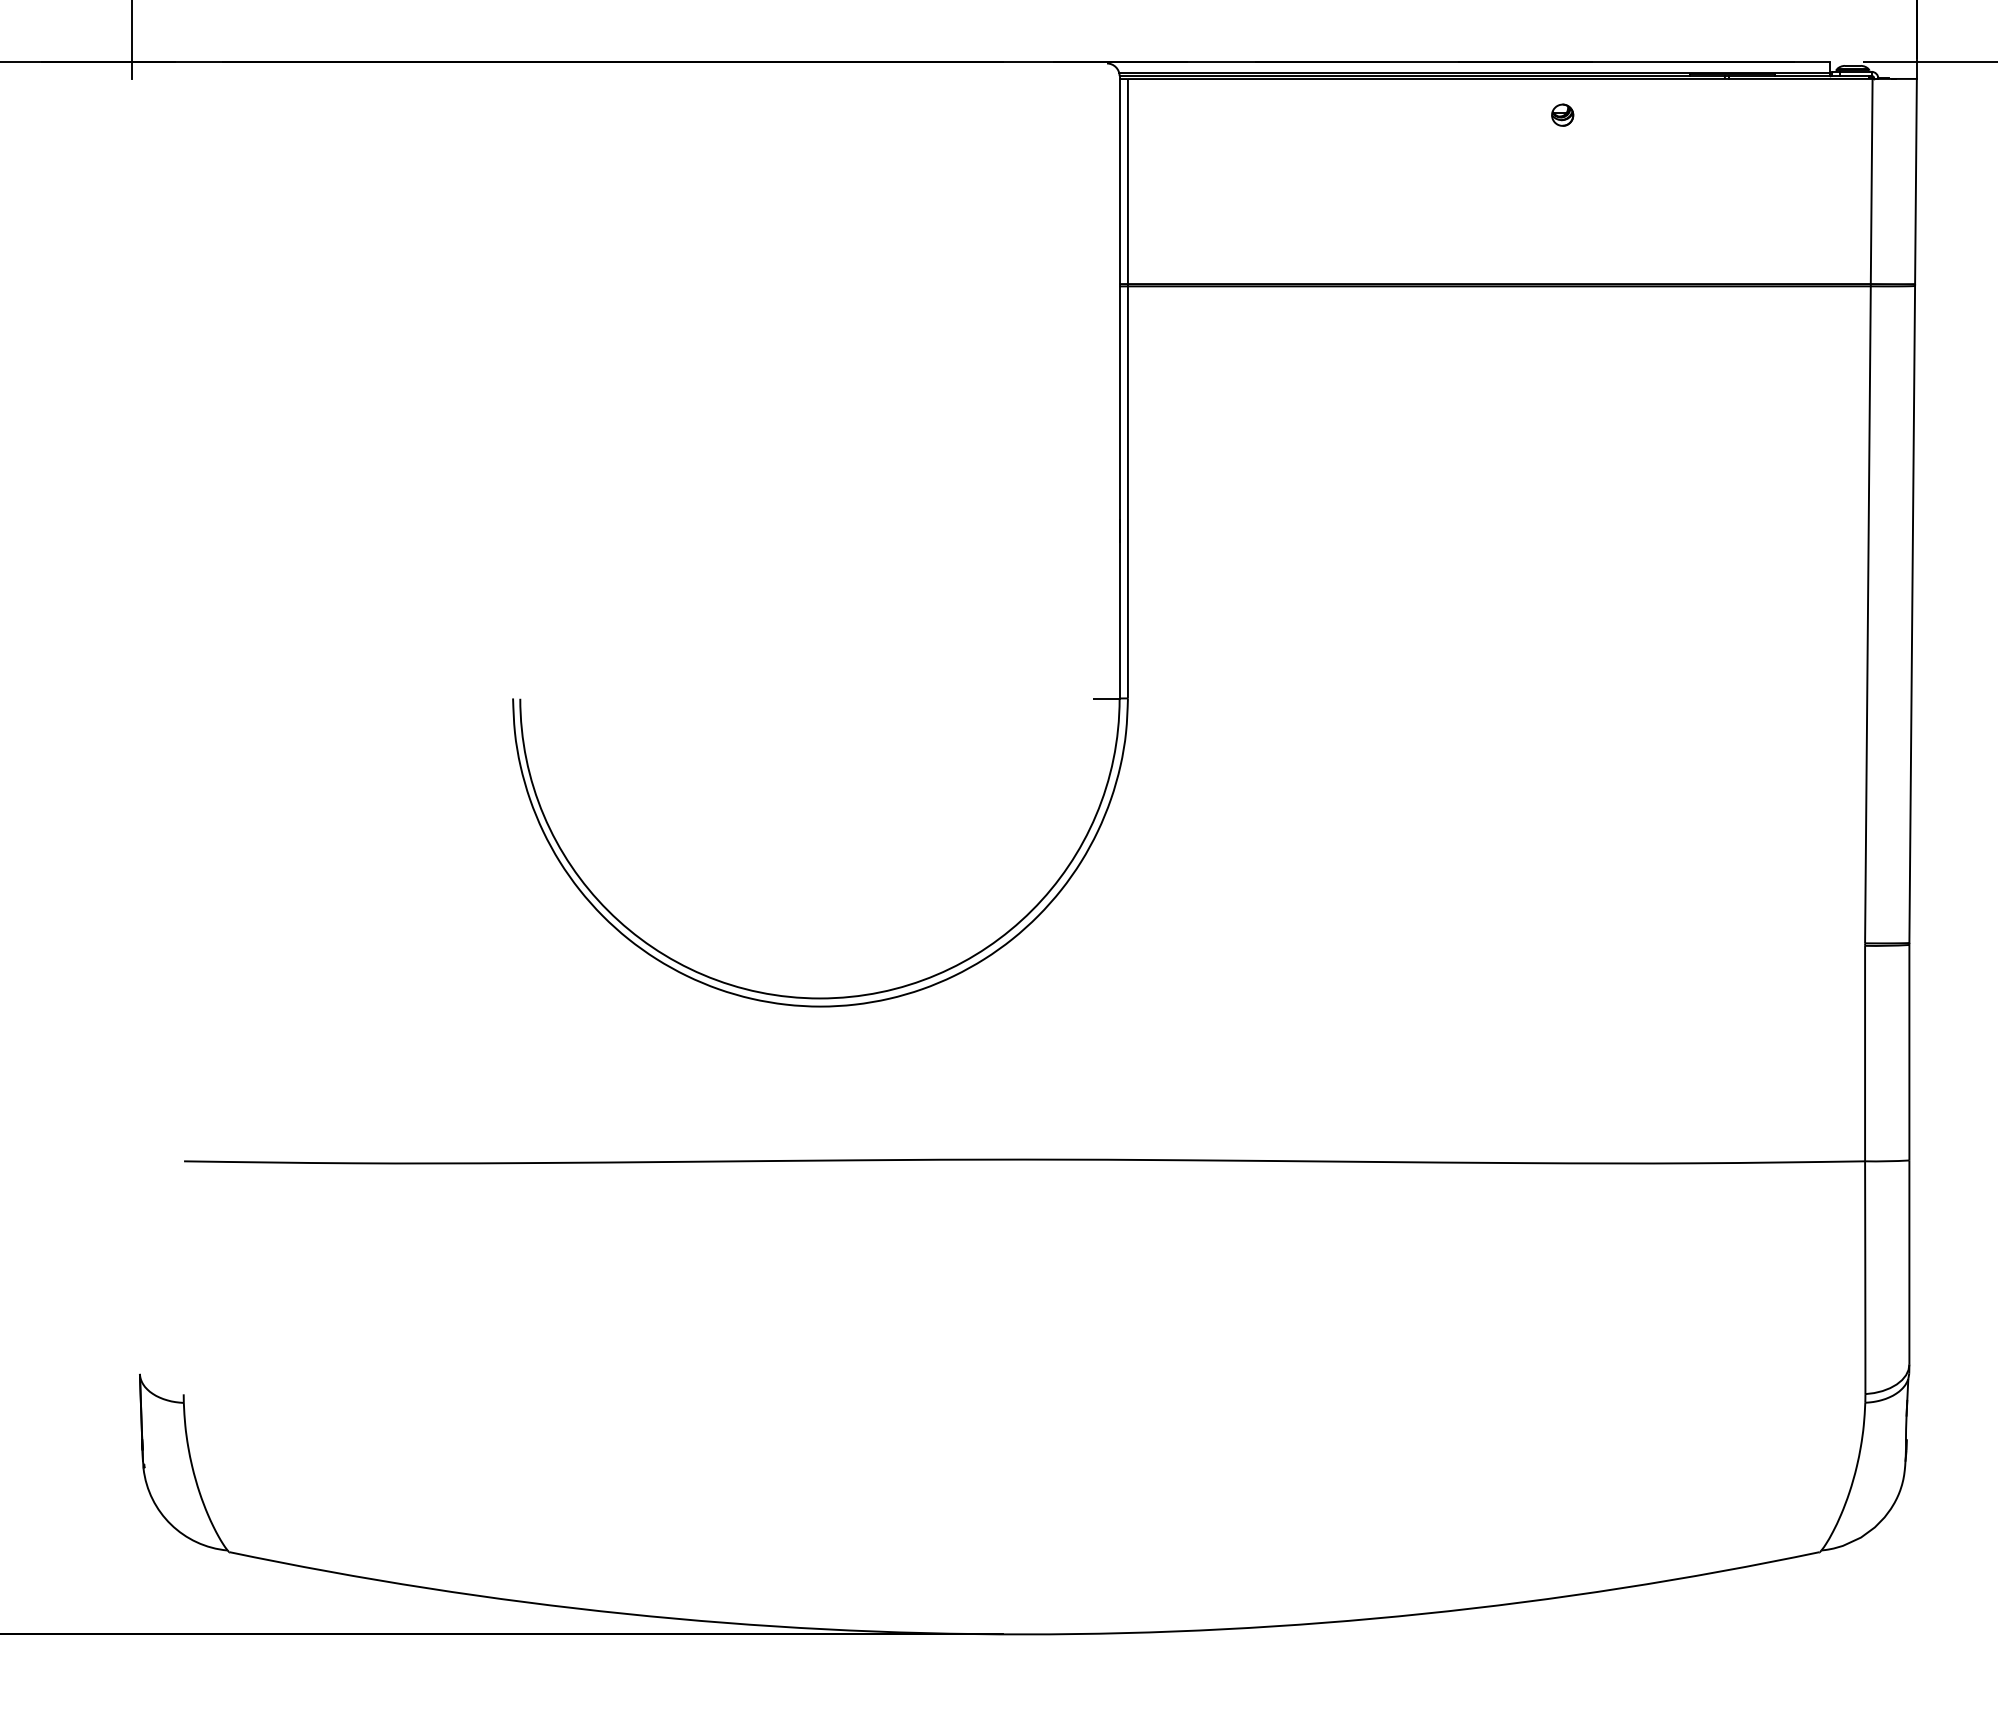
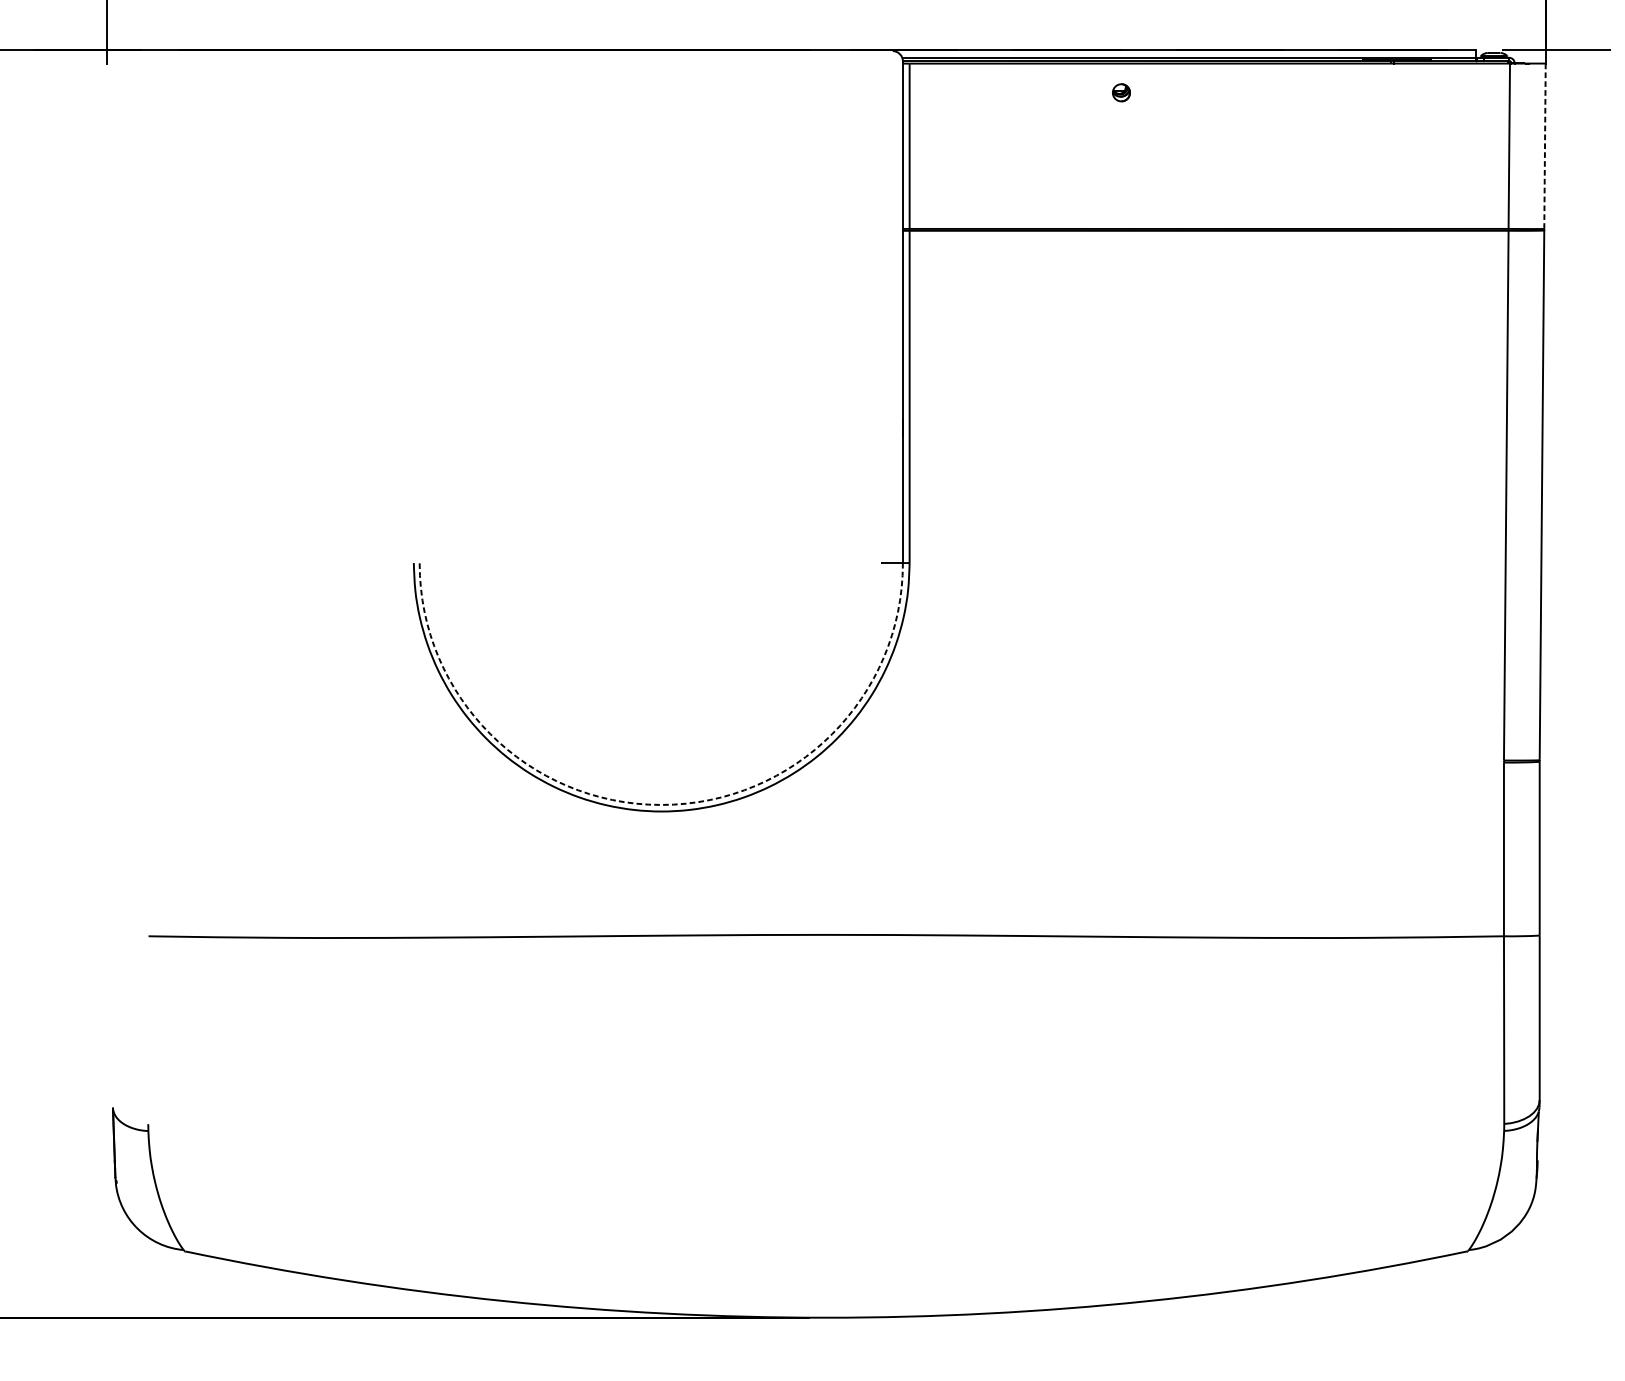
part: (1562, 114) -> (1121, 92), moved
line: (1915, 181) -> (1544, 146), solid -> dashed
arc: (819, 998) -> (660, 804), solid -> dashed

